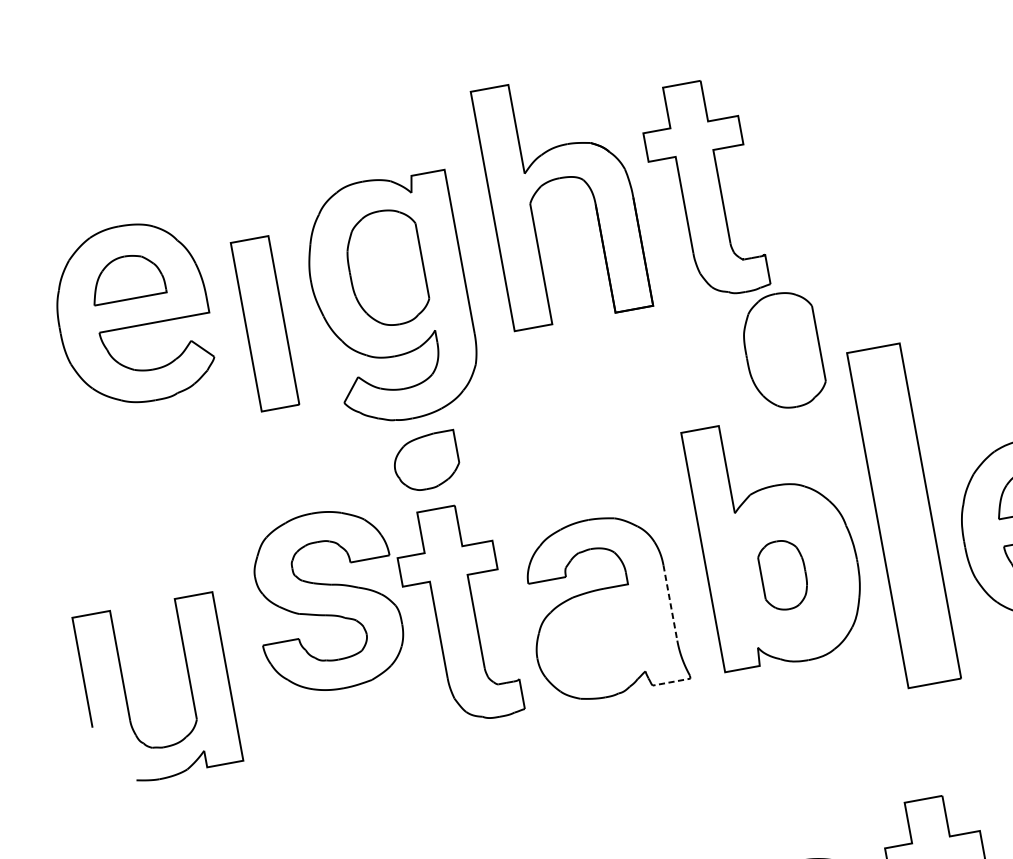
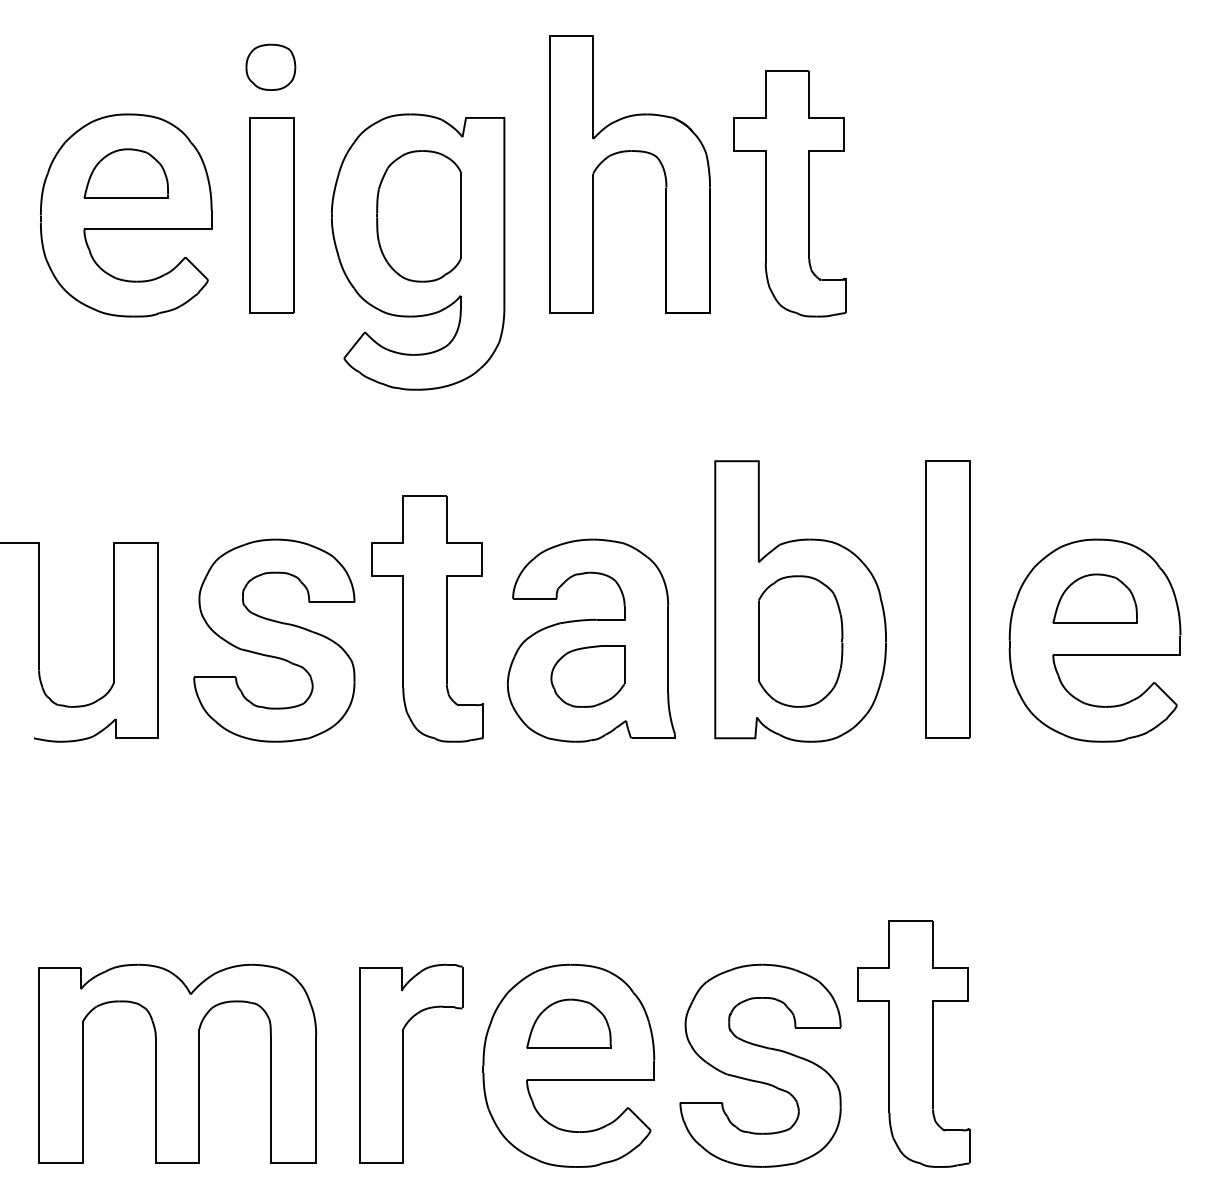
part: (234, 162) -> (270, 66), added
part: (264, 323) -> (271, 215), moved
part: (782, 351) -> (845, 390), removed
part: (426, 462) -> (587, 676), moved
part: (903, 515) -> (947, 599), size x0.71
part: (783, 575) -> (800, 641), size x1.67
part: (326, 600) -> (274, 640), moved
line: (670, 603) -> (668, 649), dashed -> solid
line: (673, 681) -> (655, 738), dashed -> solid

